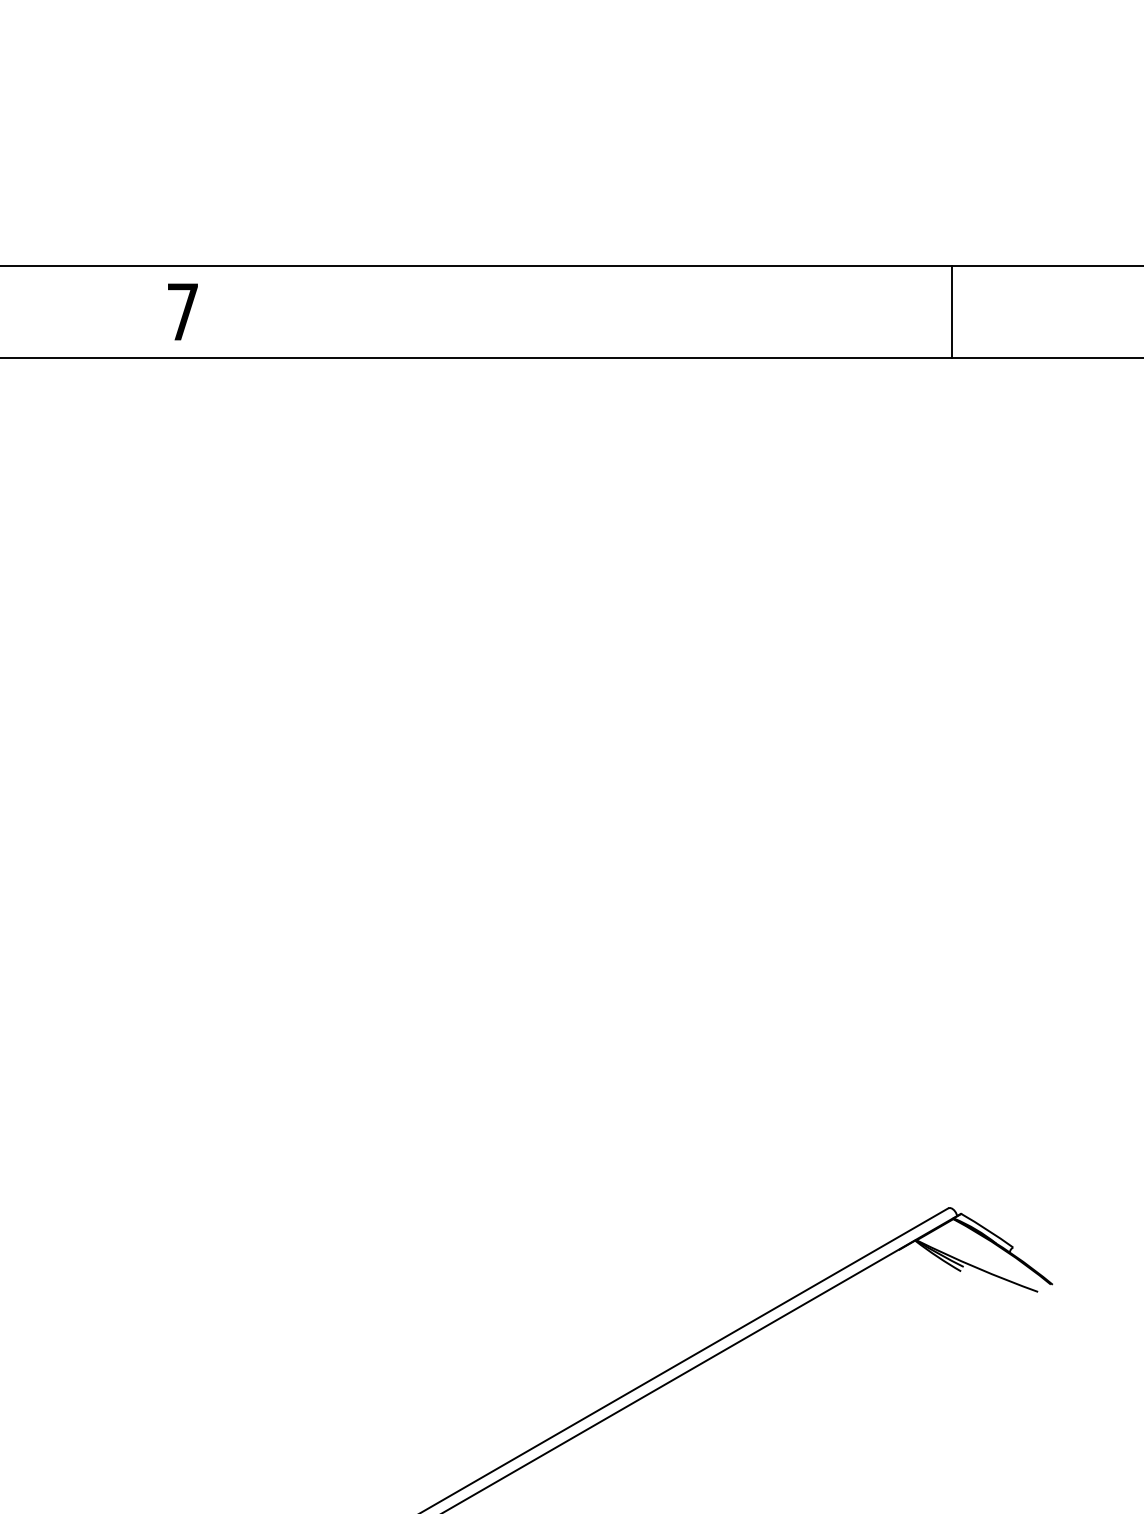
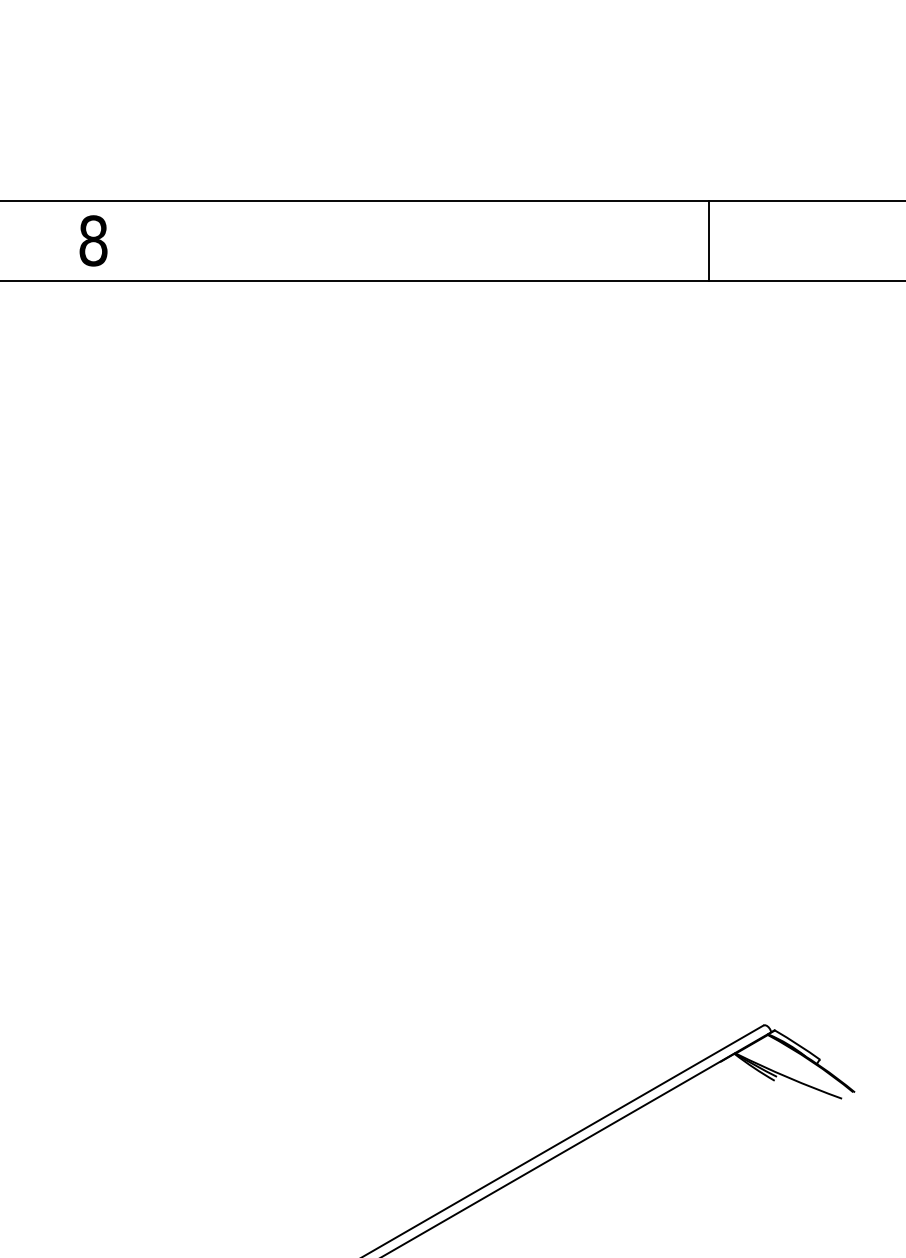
text: (182, 311) -> (93, 240), 7 -> 8
line: (951, 312) -> (708, 241), moved

